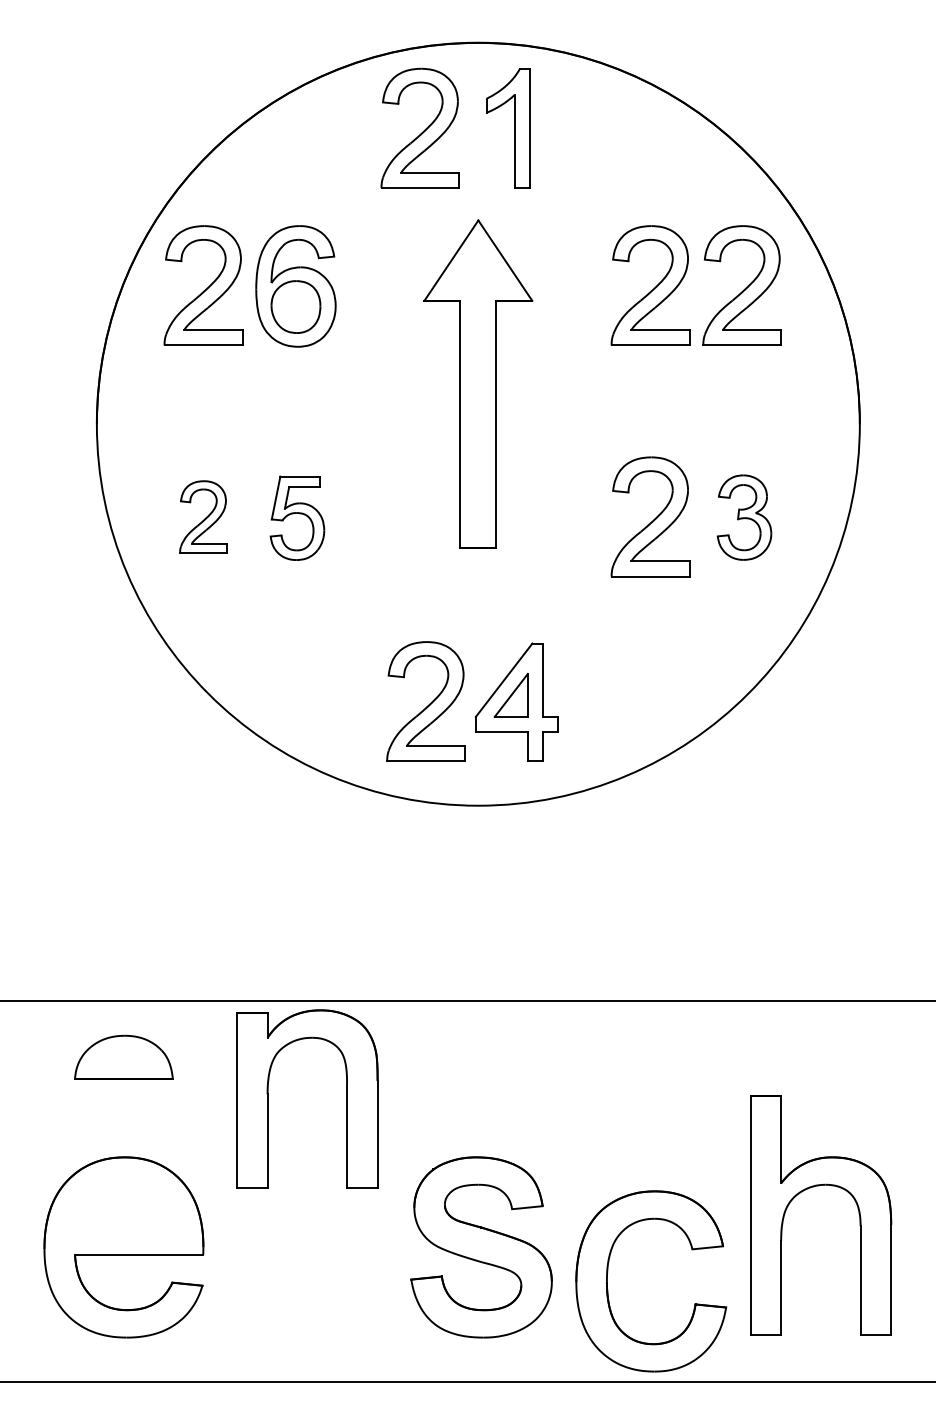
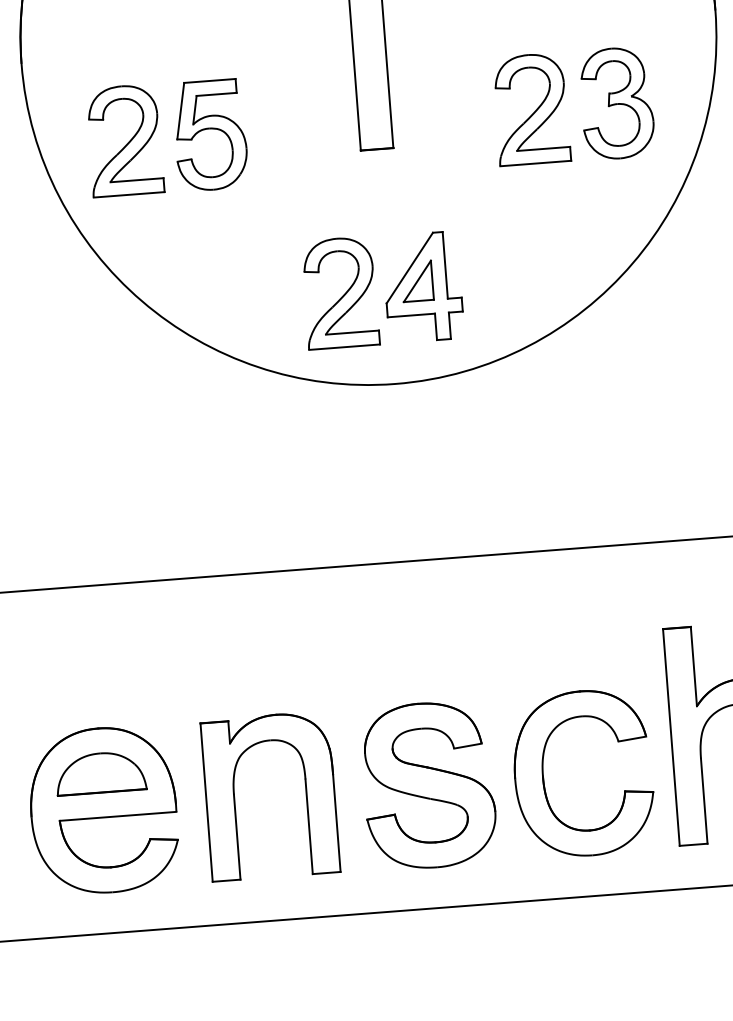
part: (203, 516) -> (124, 140), size x1.67
part: (297, 517) -> (210, 134), size x1.43
part: (744, 517) -> (617, 103), size x1.43
part: (123, 1056) -> (100, 772), moved
part: (268, 1098) -> (235, 798), moved
part: (608, 1289) -> (544, 783), moved

